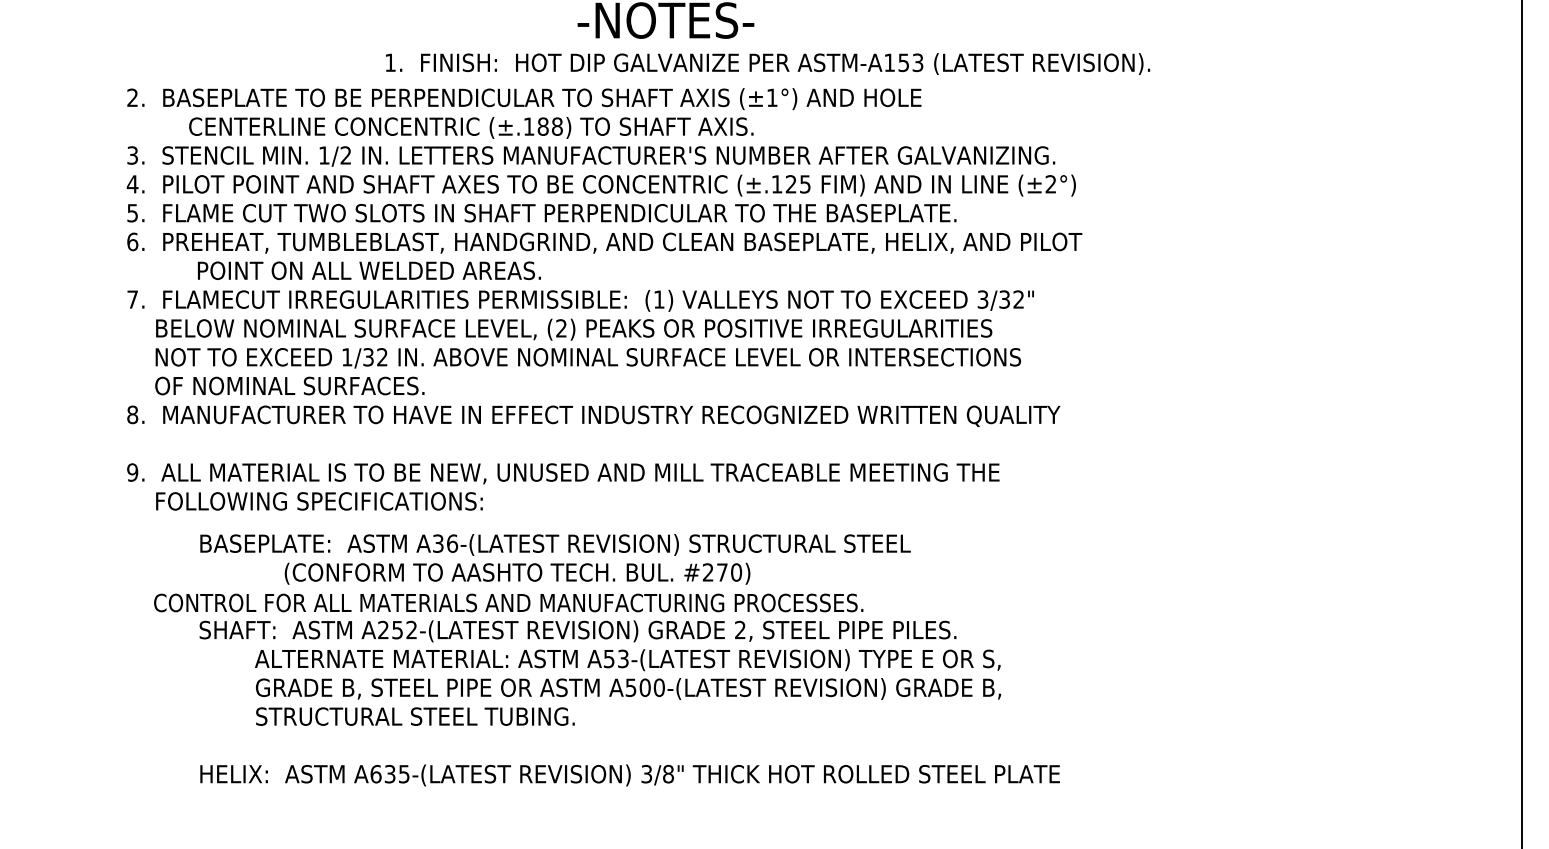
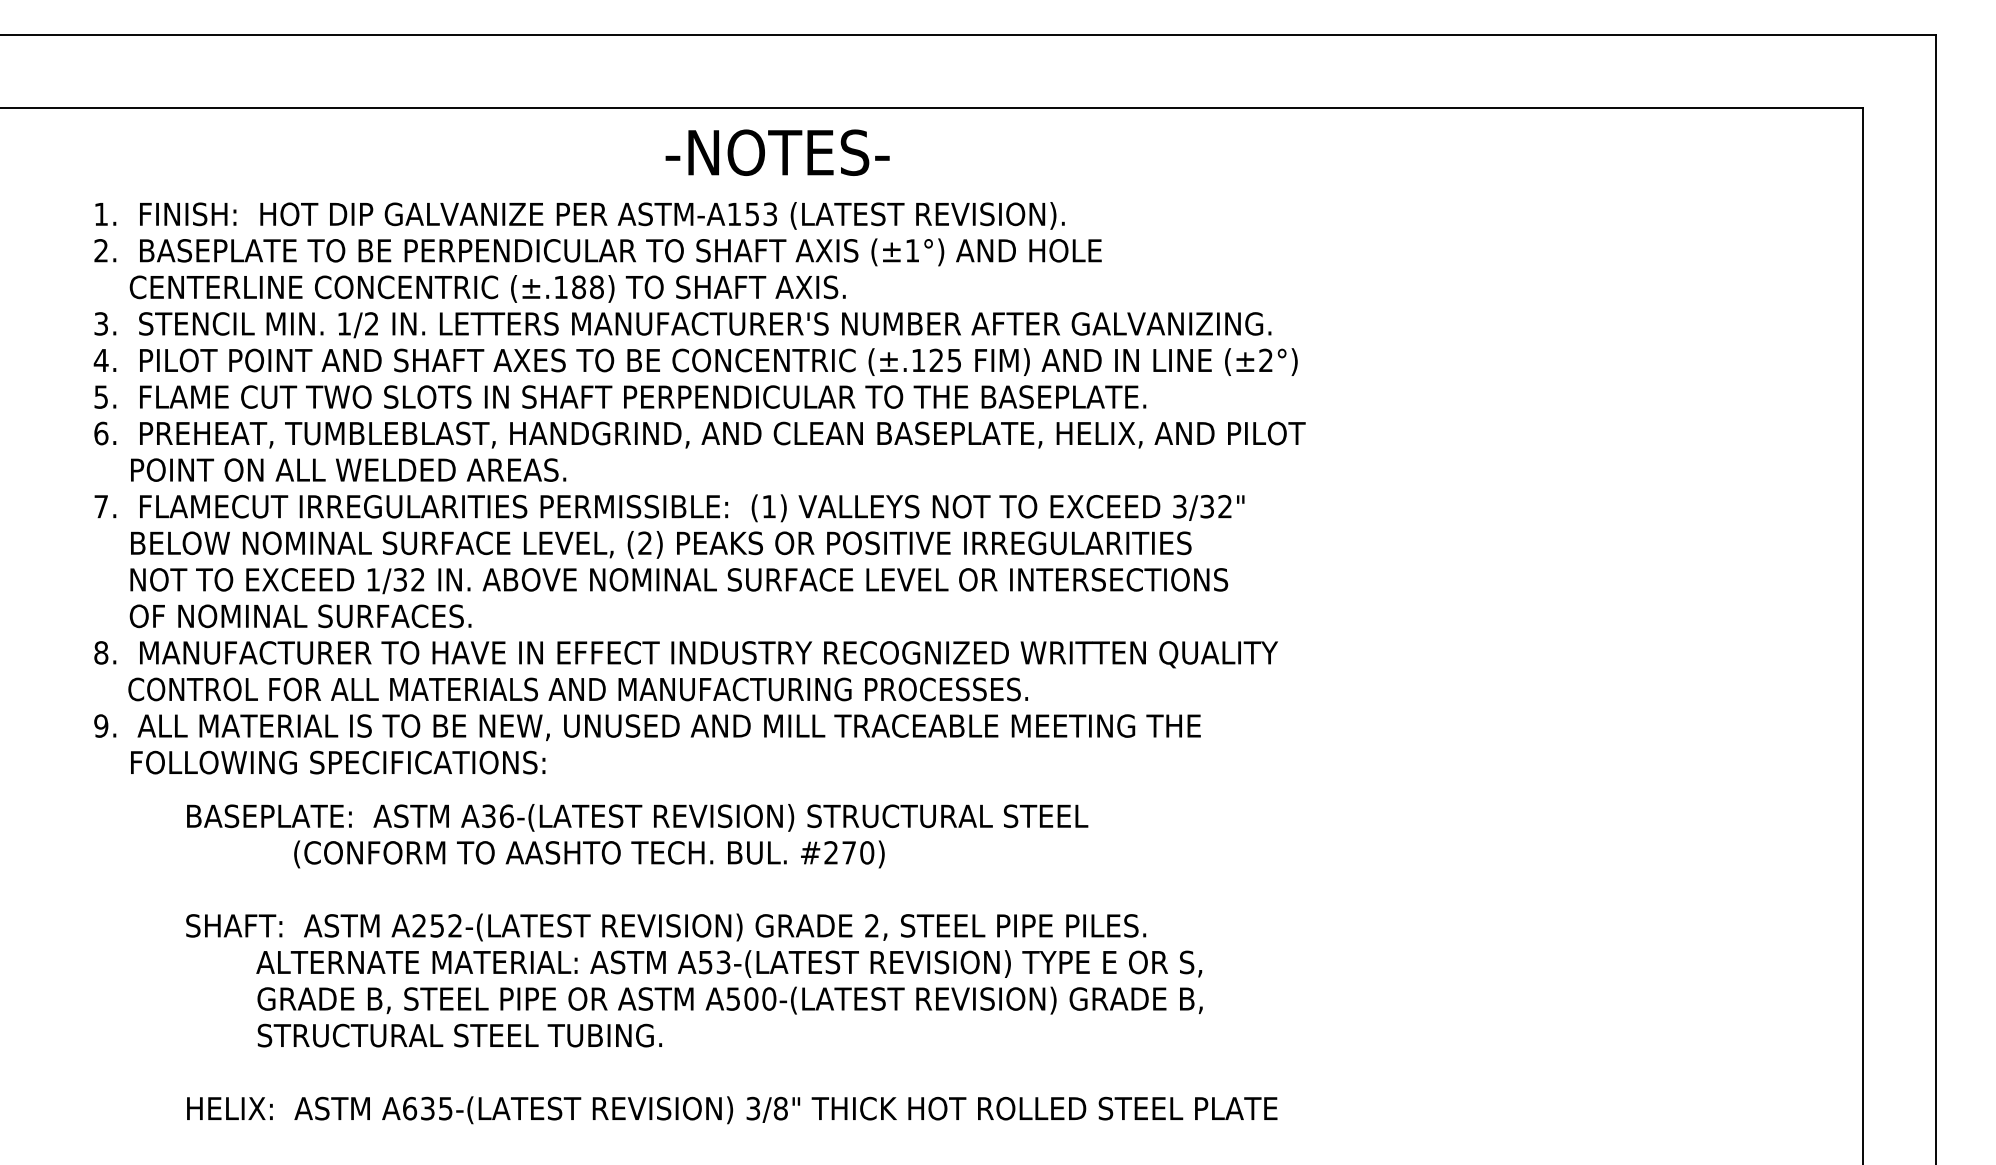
text: (767, 63) -> (579, 215), moved
text: (471, 127) -> (487, 288), moved
text: (369, 270) -> (348, 469), moved
text: (508, 602) -> (577, 689), moved

